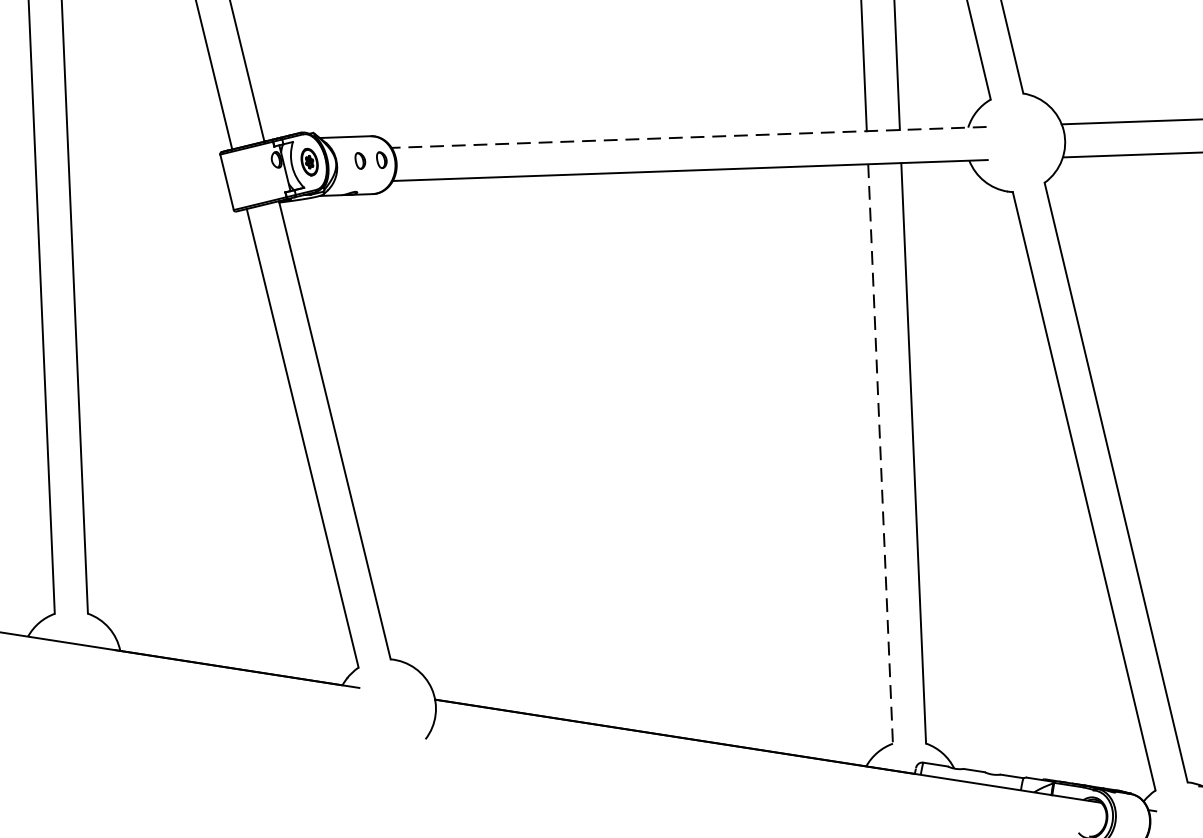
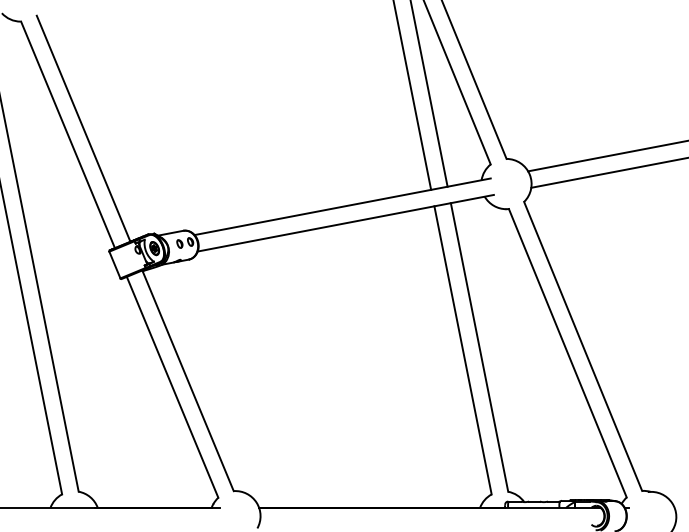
line: (688, 136) -> (342, 206), dashed -> solid
line: (881, 454) -> (463, 350), dashed -> solid

